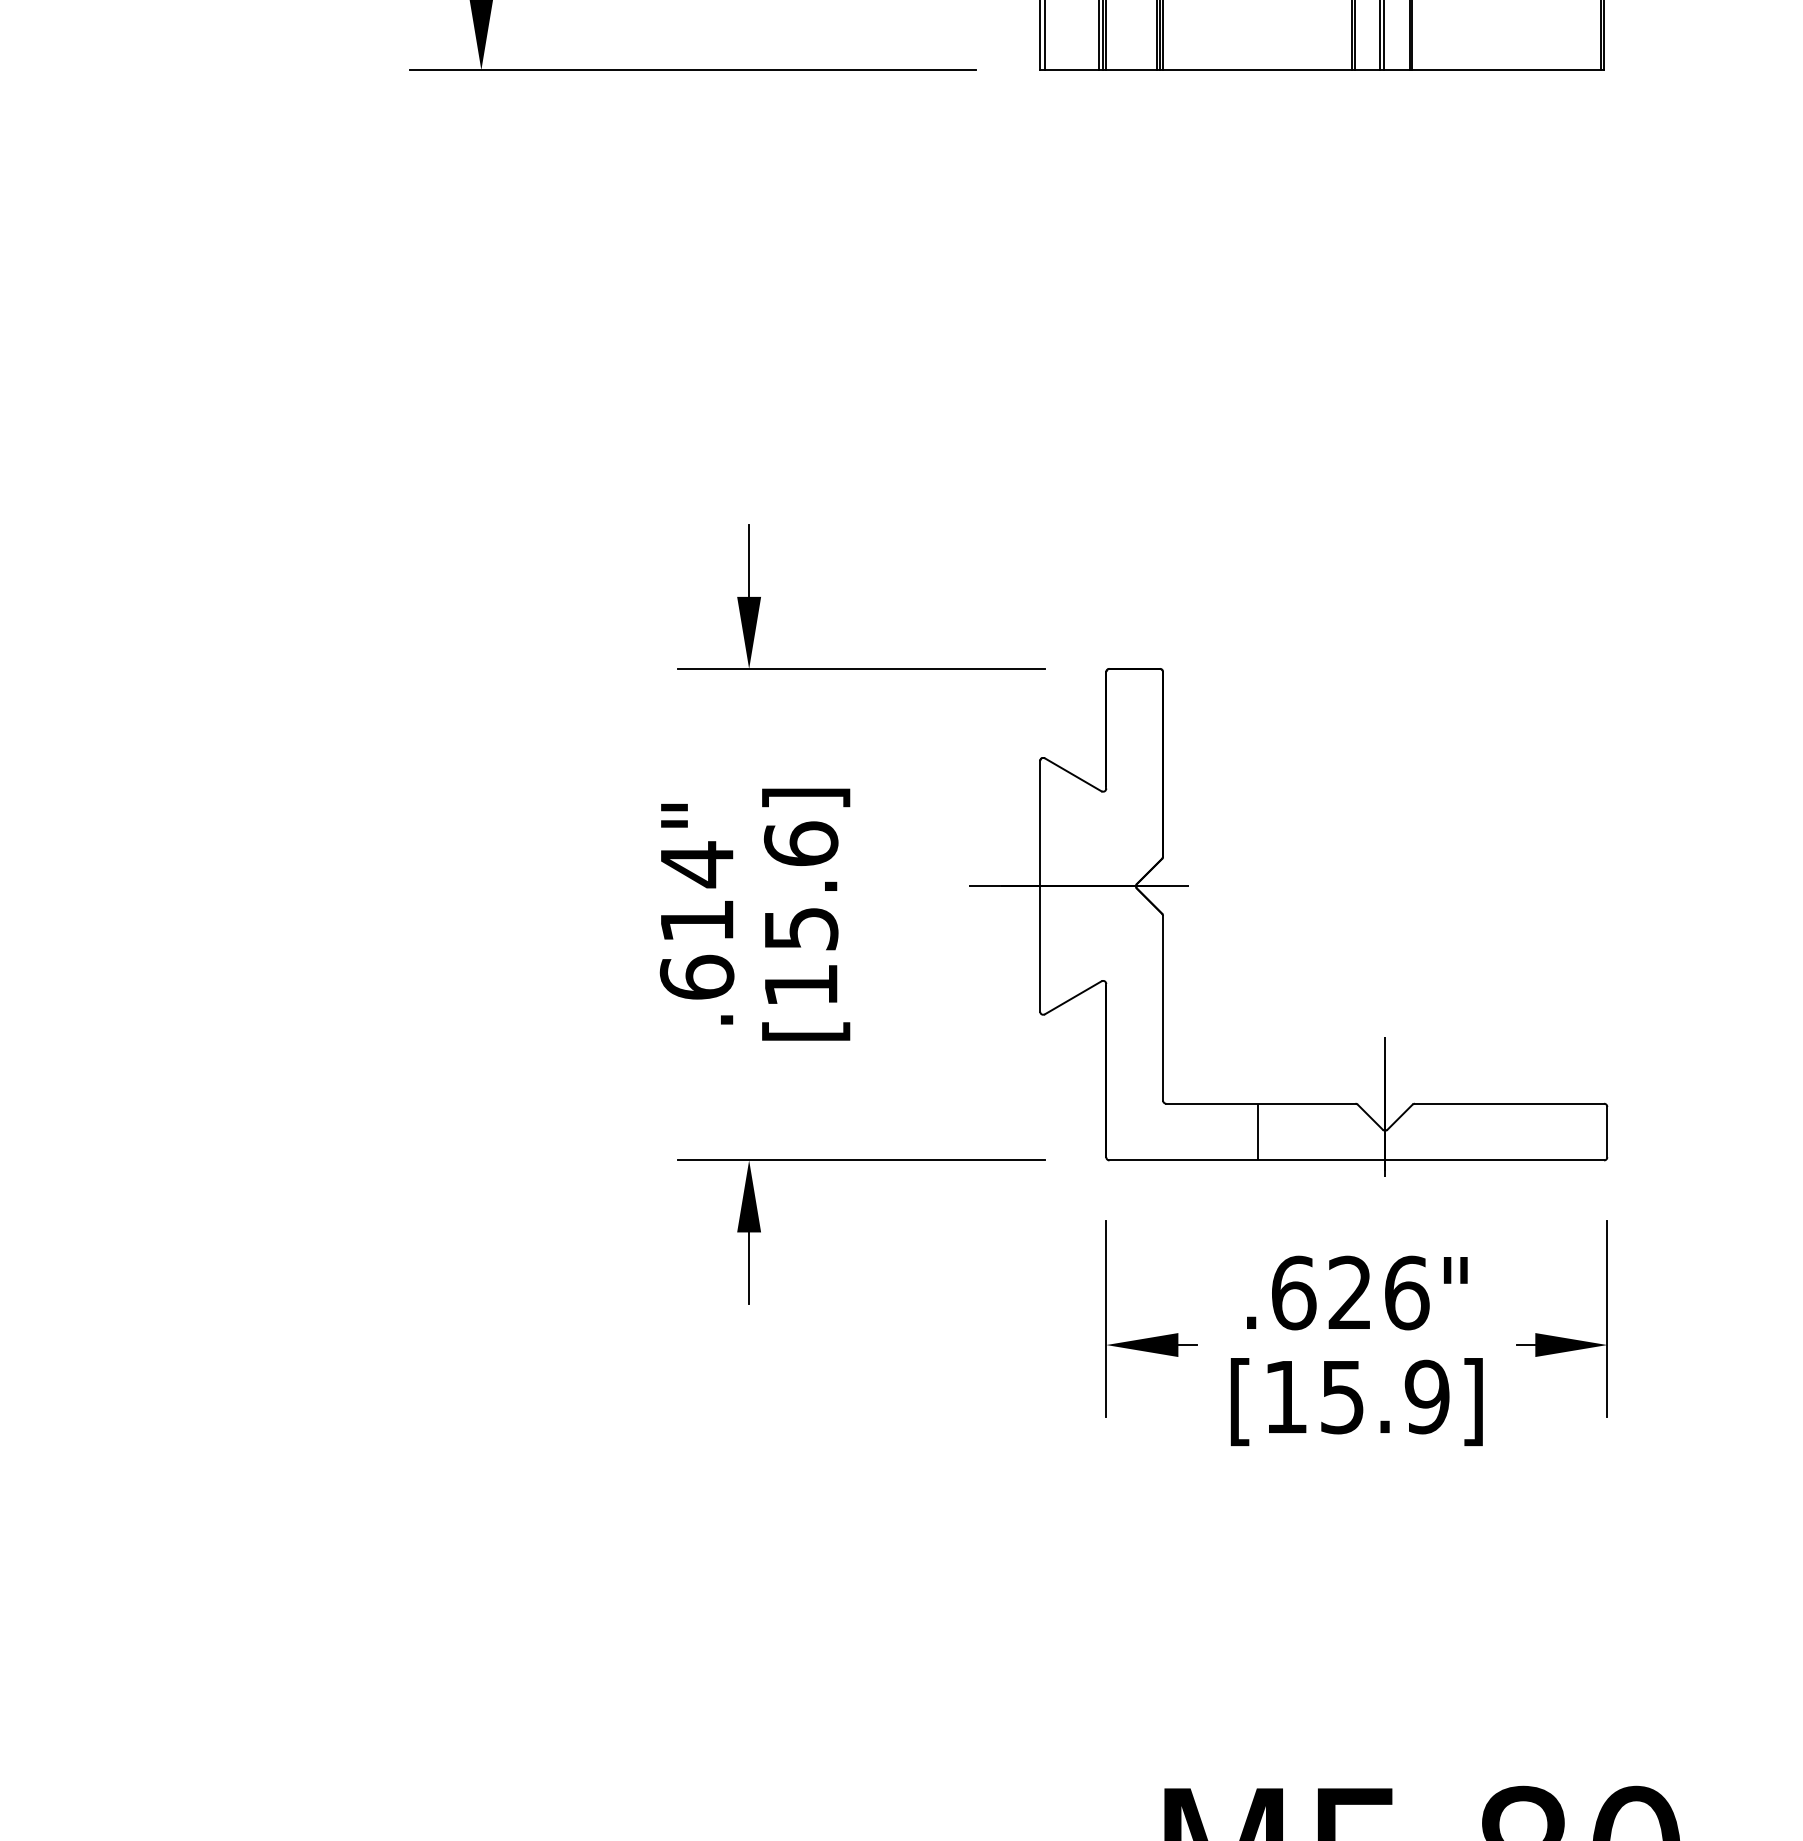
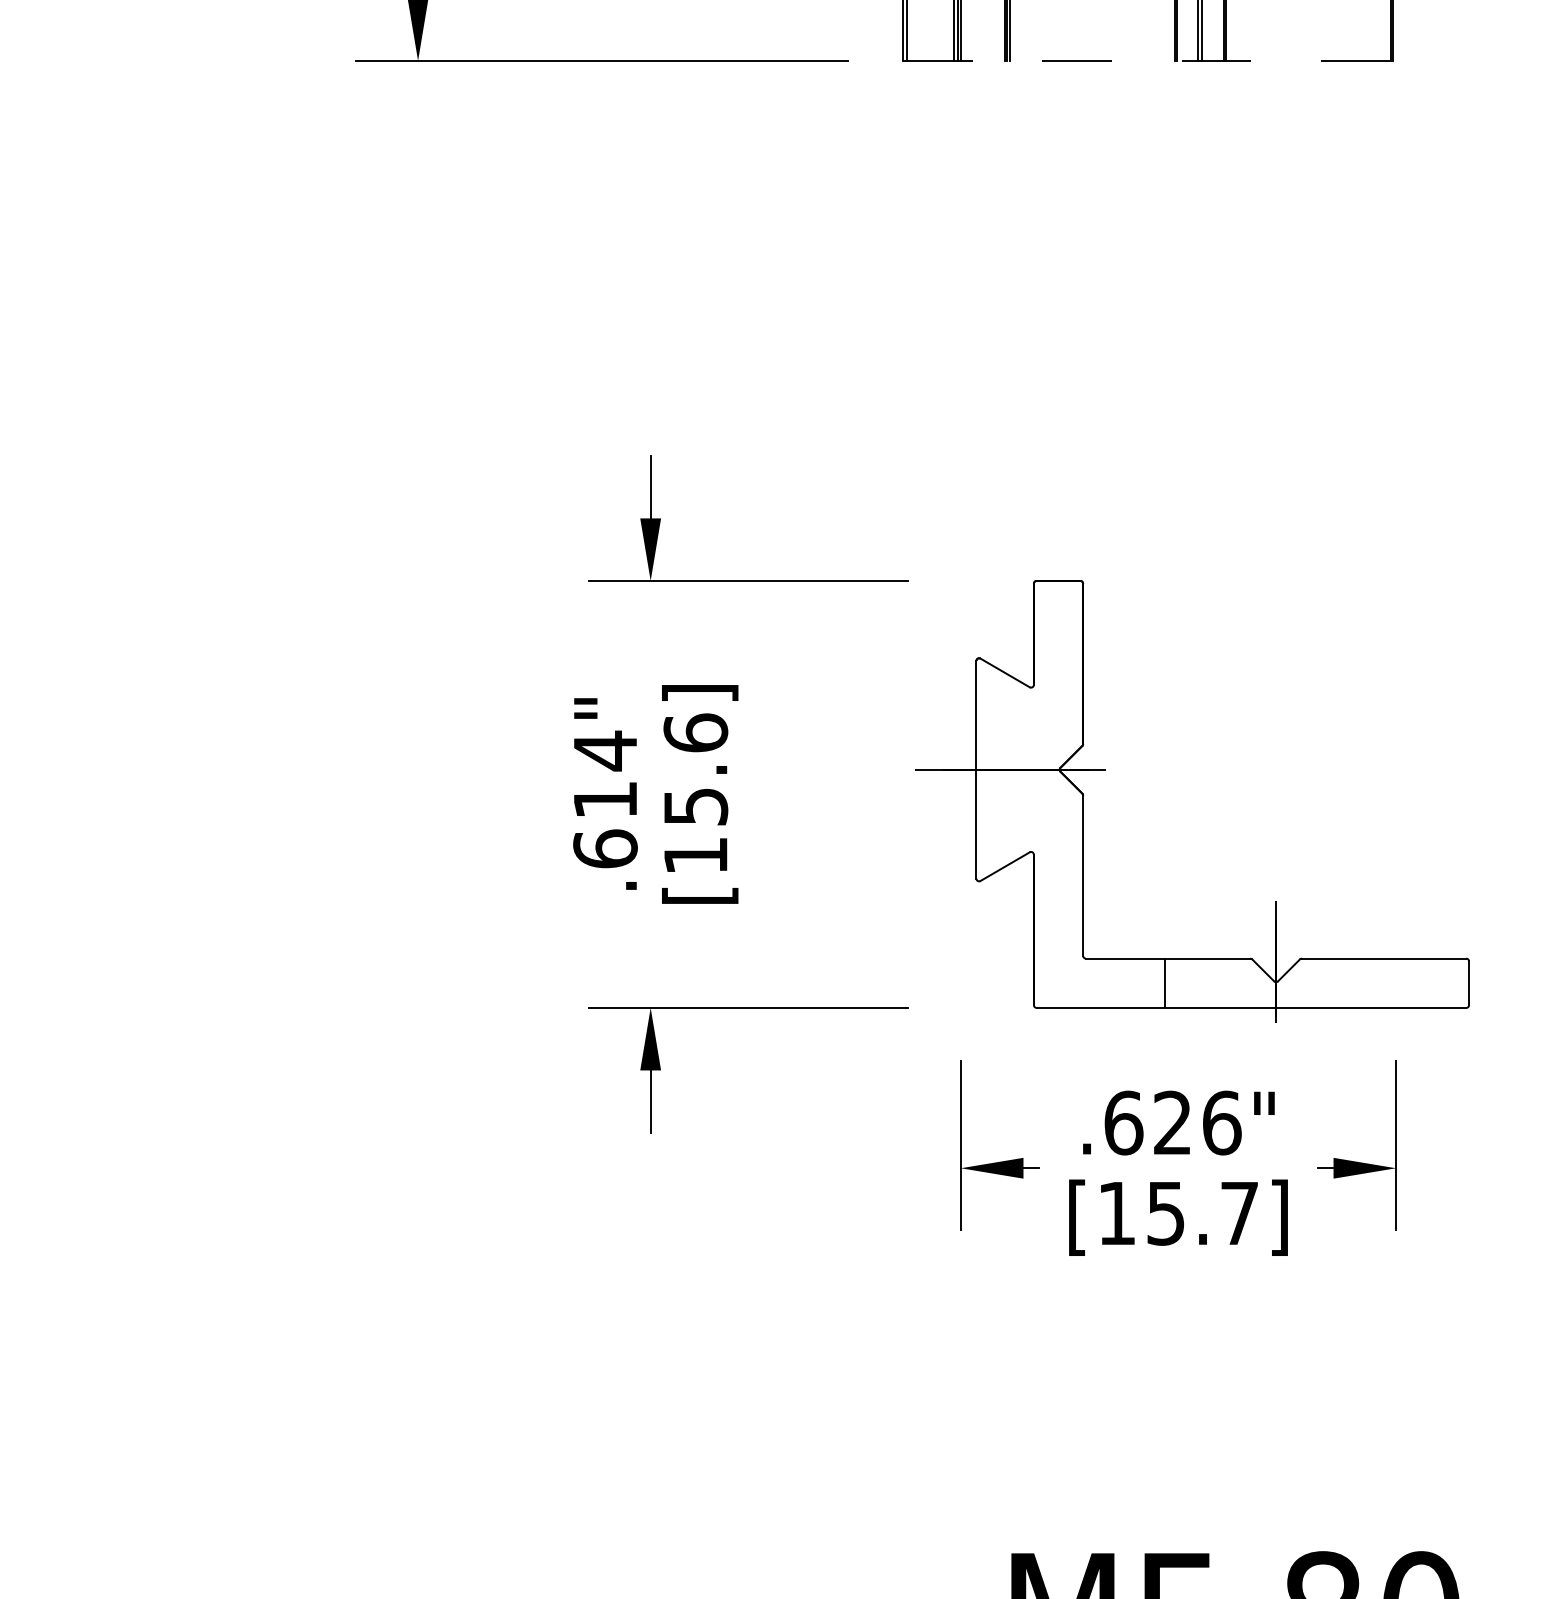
line: (1322, 69) -> (1148, 60), solid -> dashed
part: (1188, 887) -> (1105, 770), moved
text: (1427, 1397) -> (1239, 1213), [15.9] -> [15.7]

